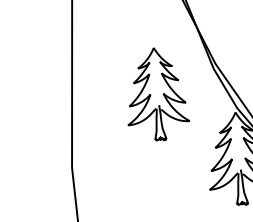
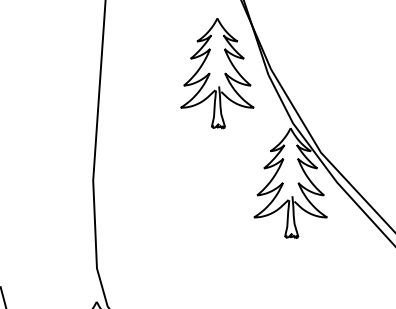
part: (157, 94) -> (217, 73), moved

